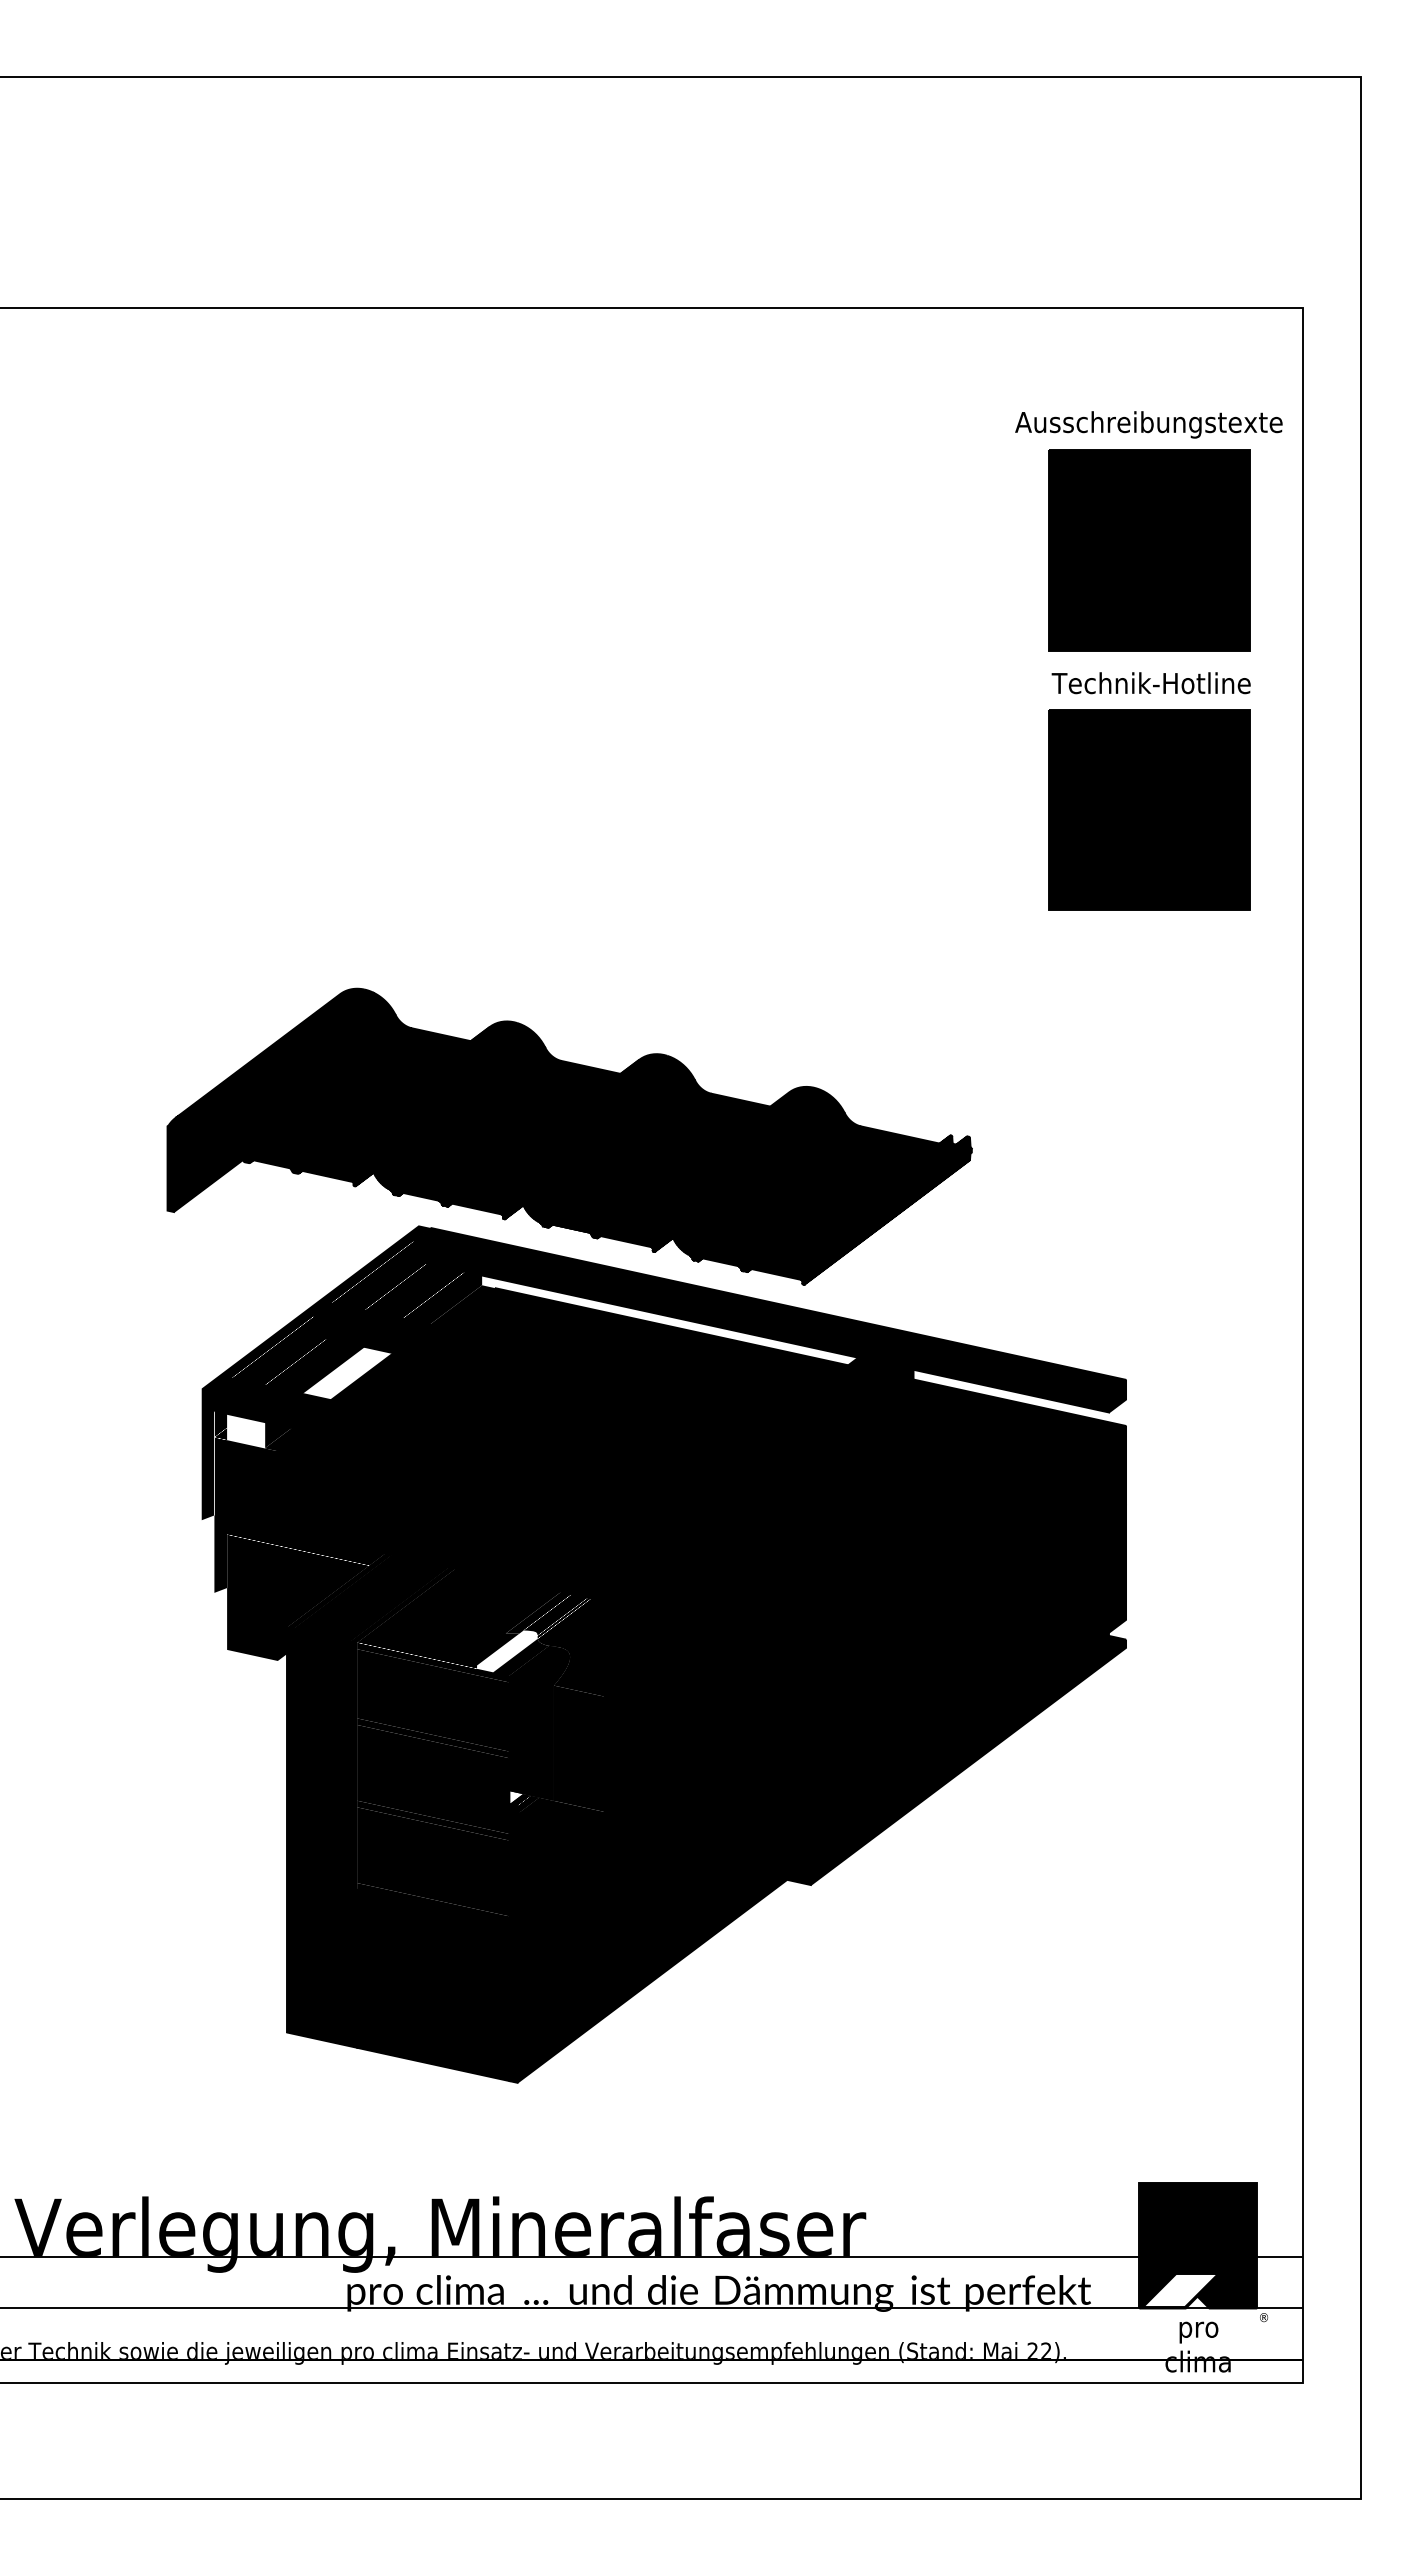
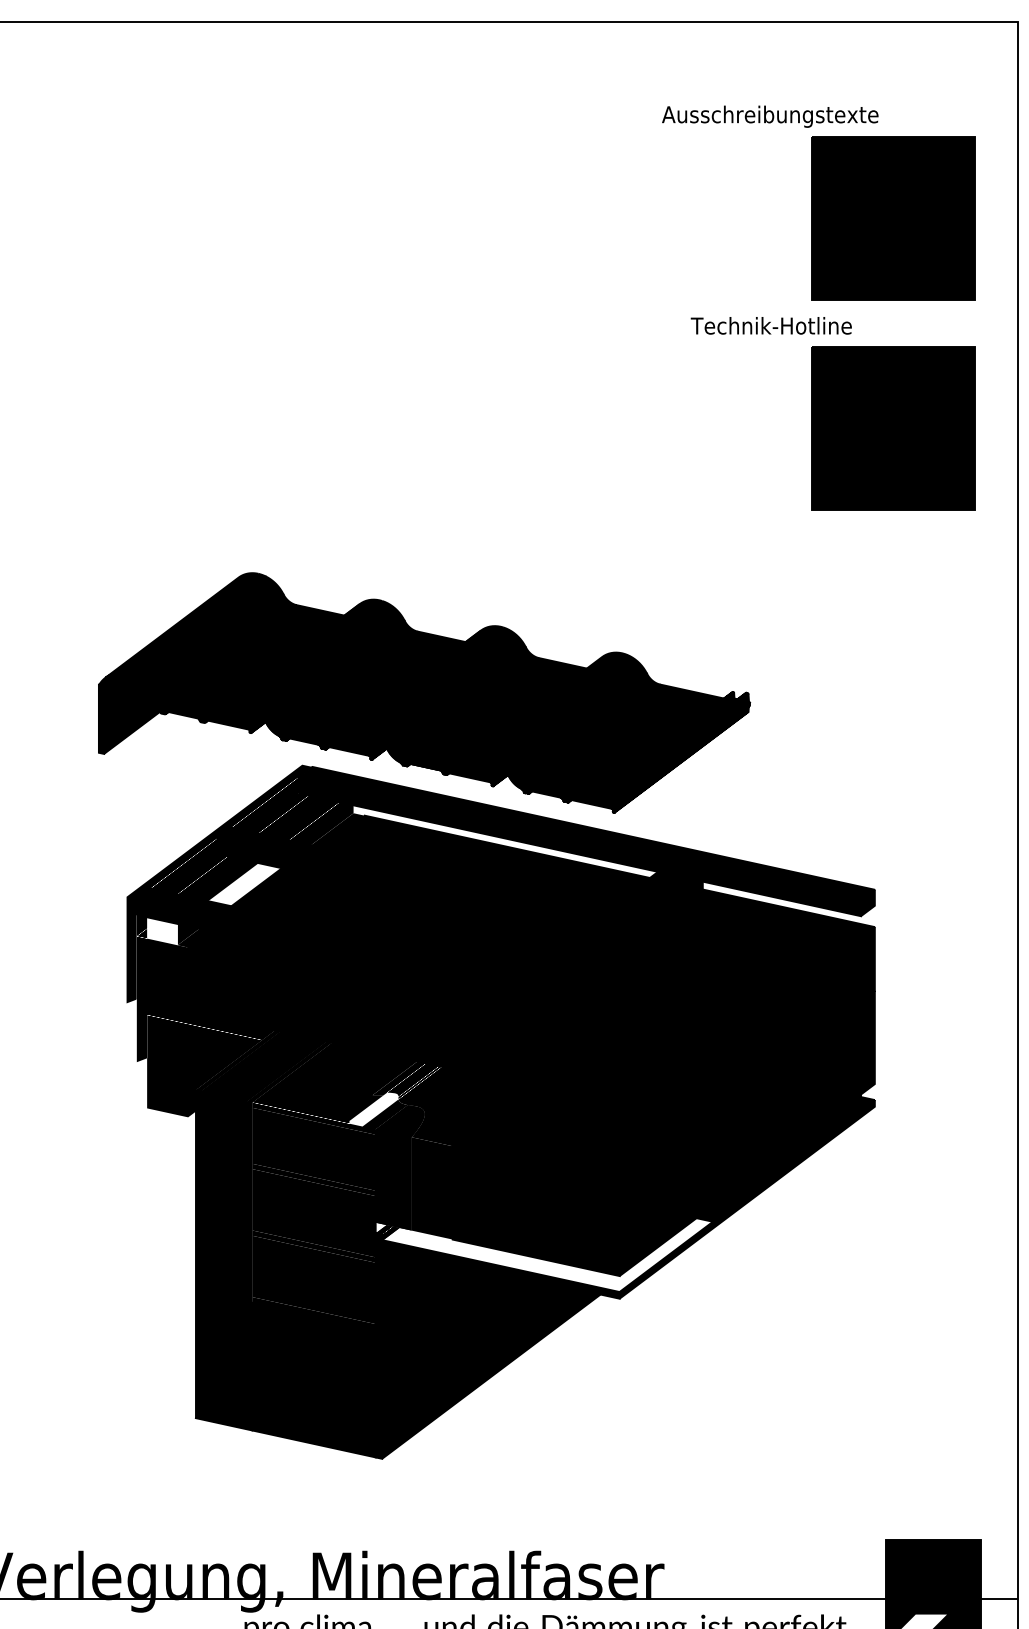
text: (1148, 424) -> (769, 116), moved
text: (1150, 683) -> (770, 326), moved
fill: (722, 1830) -> (548, 1254), removed

